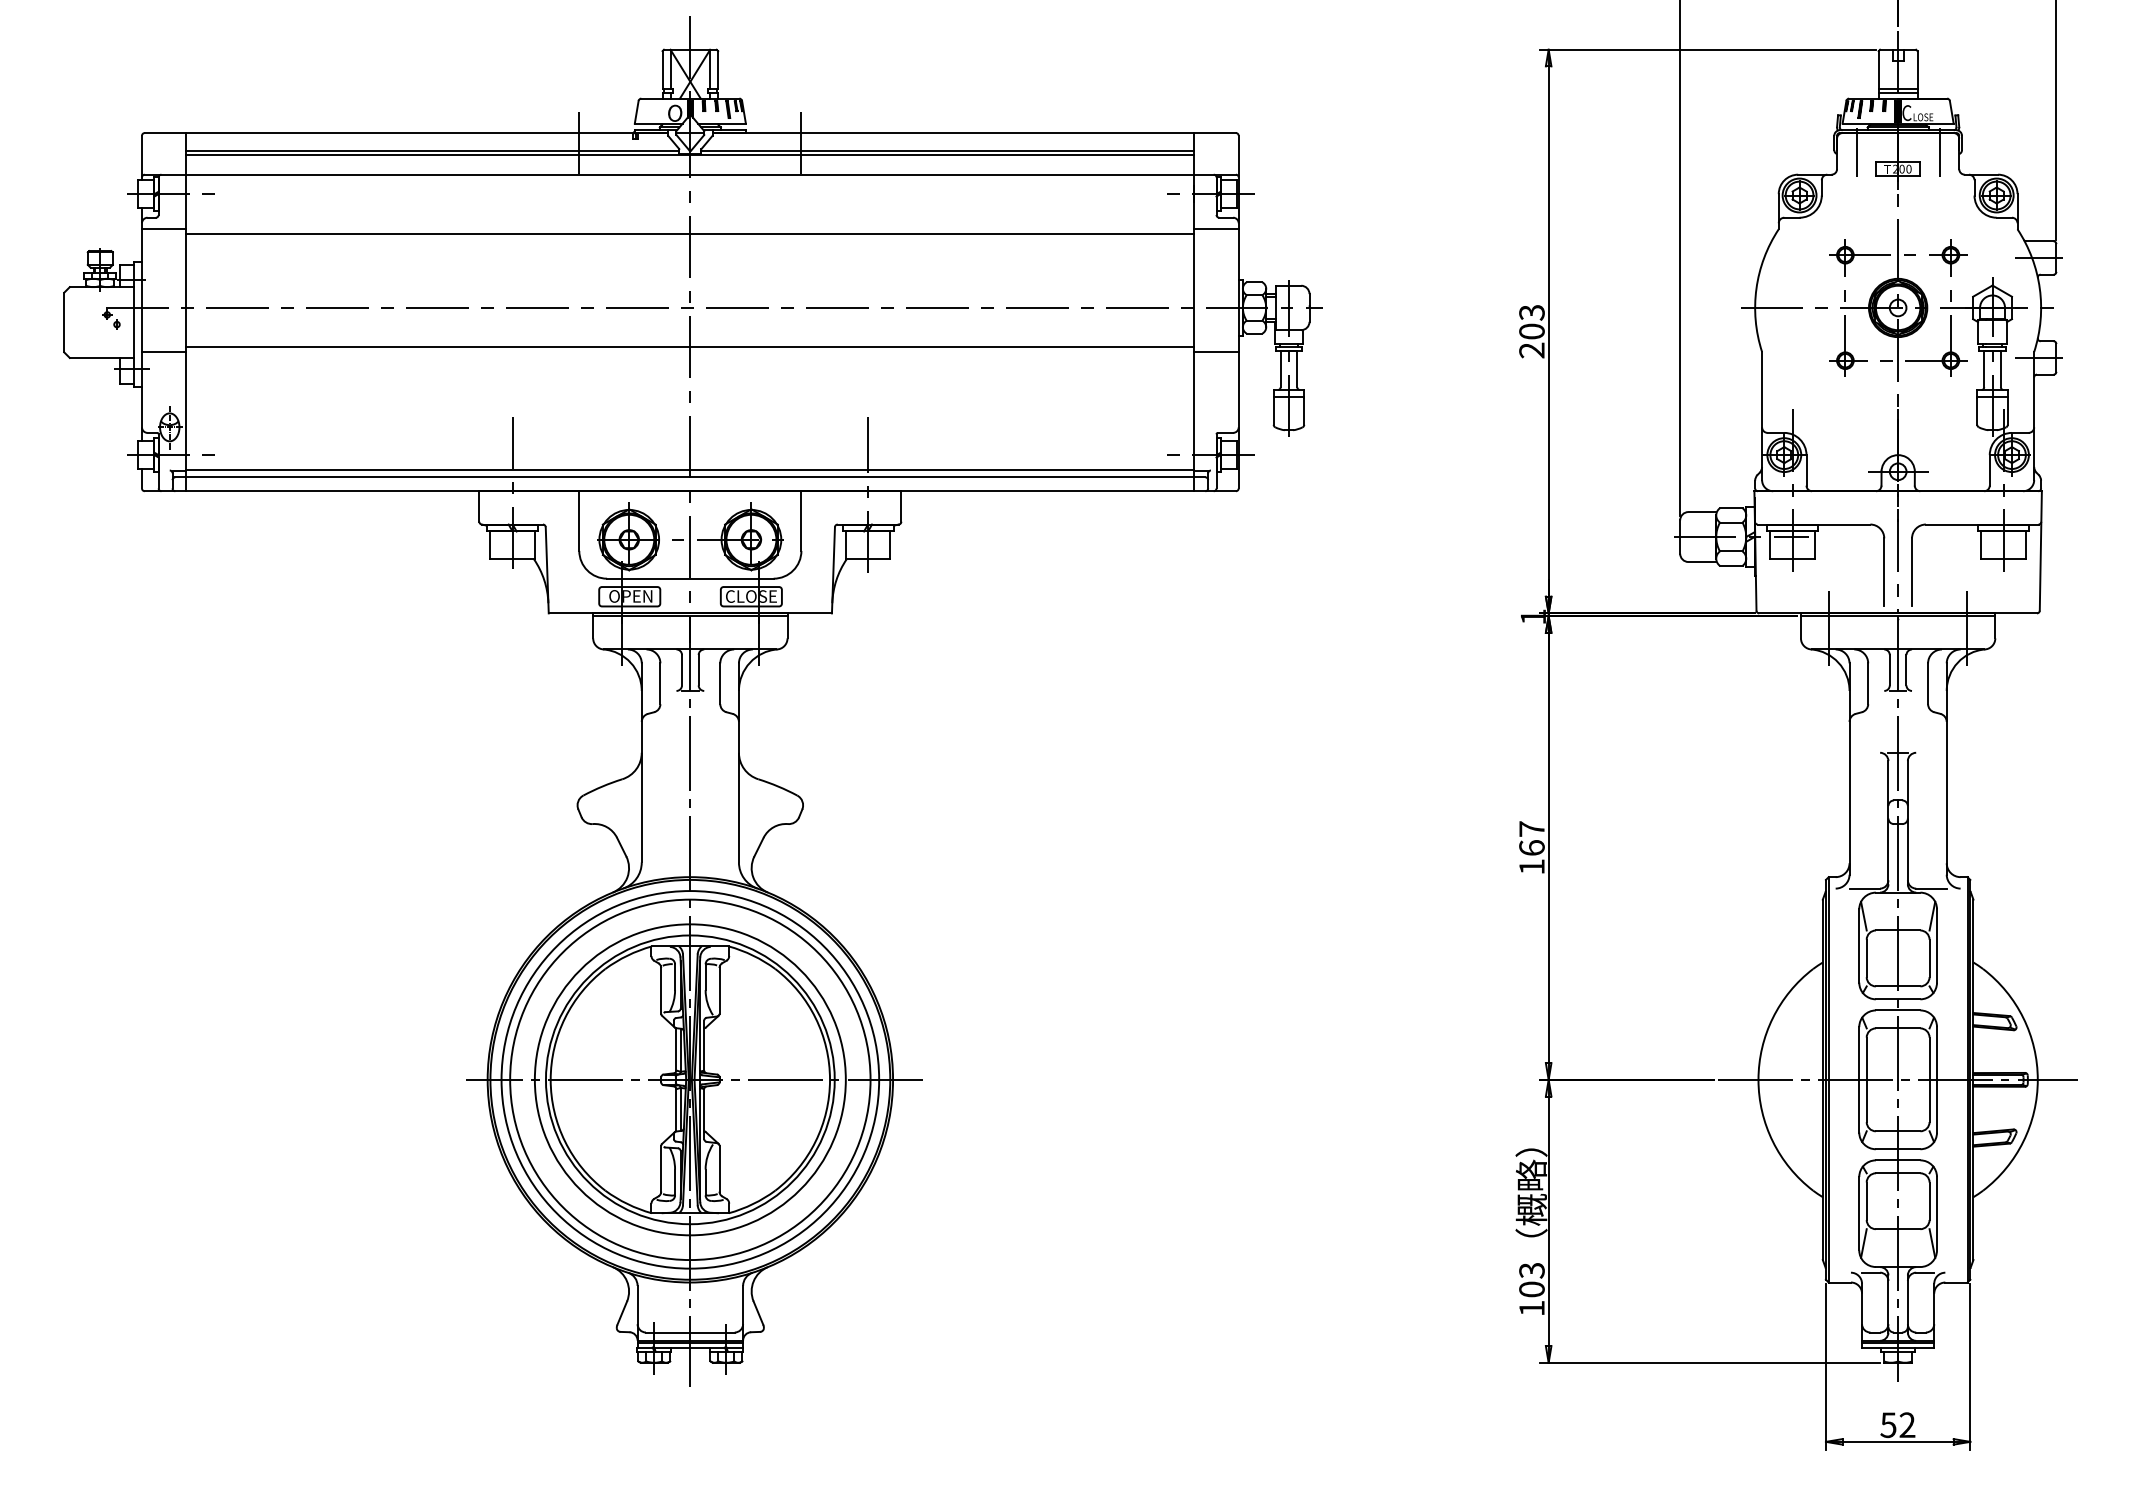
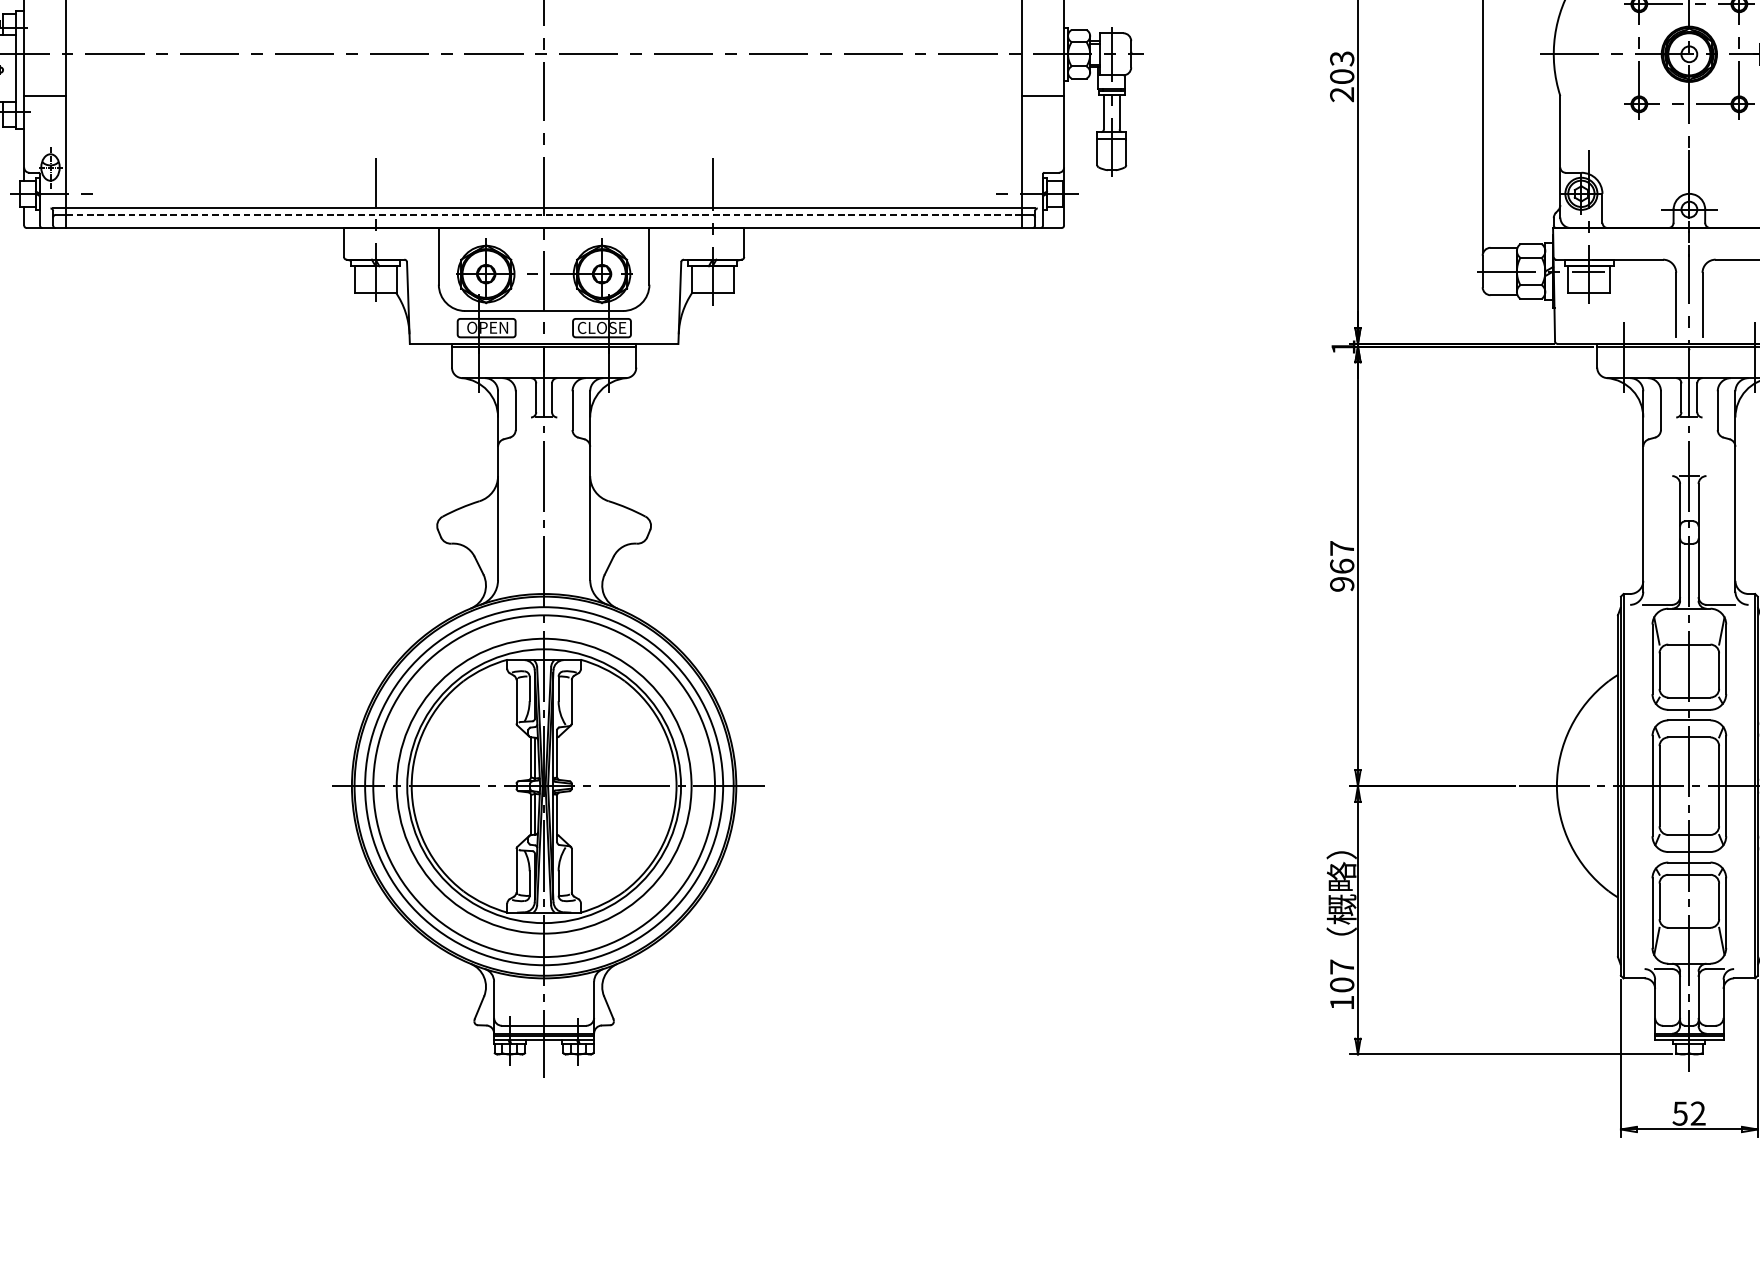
line: (690, 347) -> (544, 91), removed
line: (690, 477) -> (544, 215), solid -> dashed
text: (1531, 866) -> (1341, 583), 167 -> 967
text: (1531, 1270) -> (1341, 966), 103 -> 107

